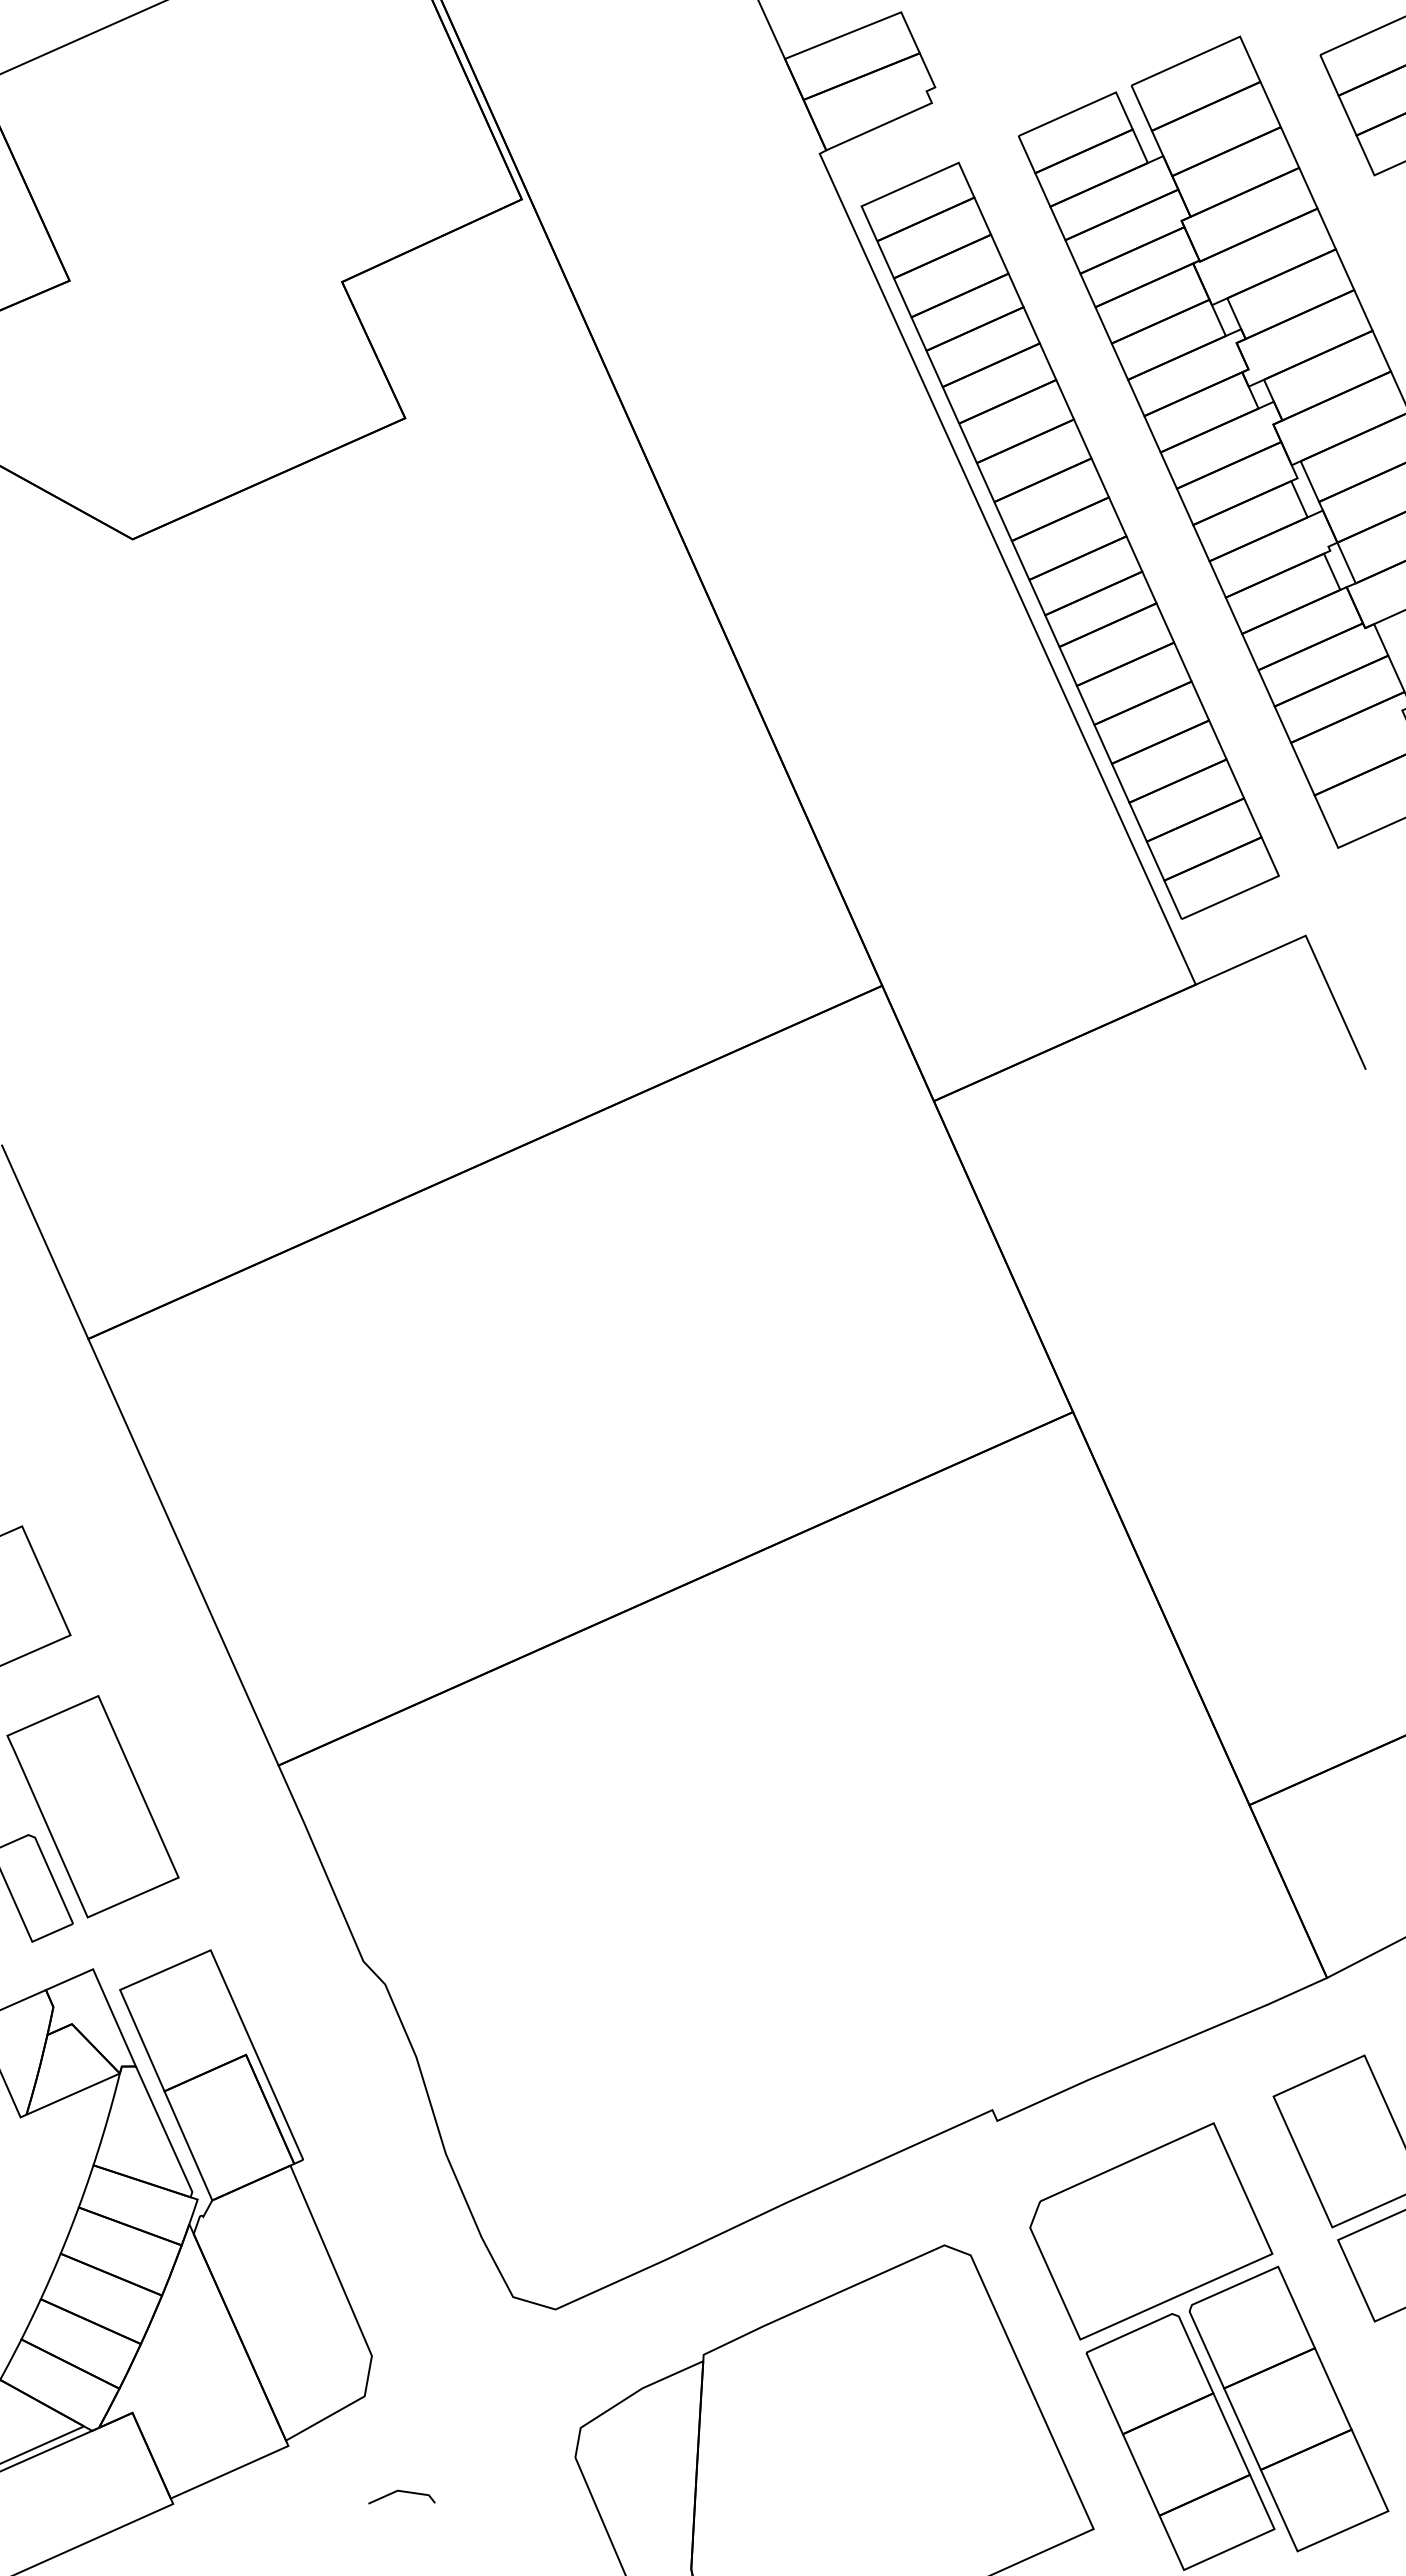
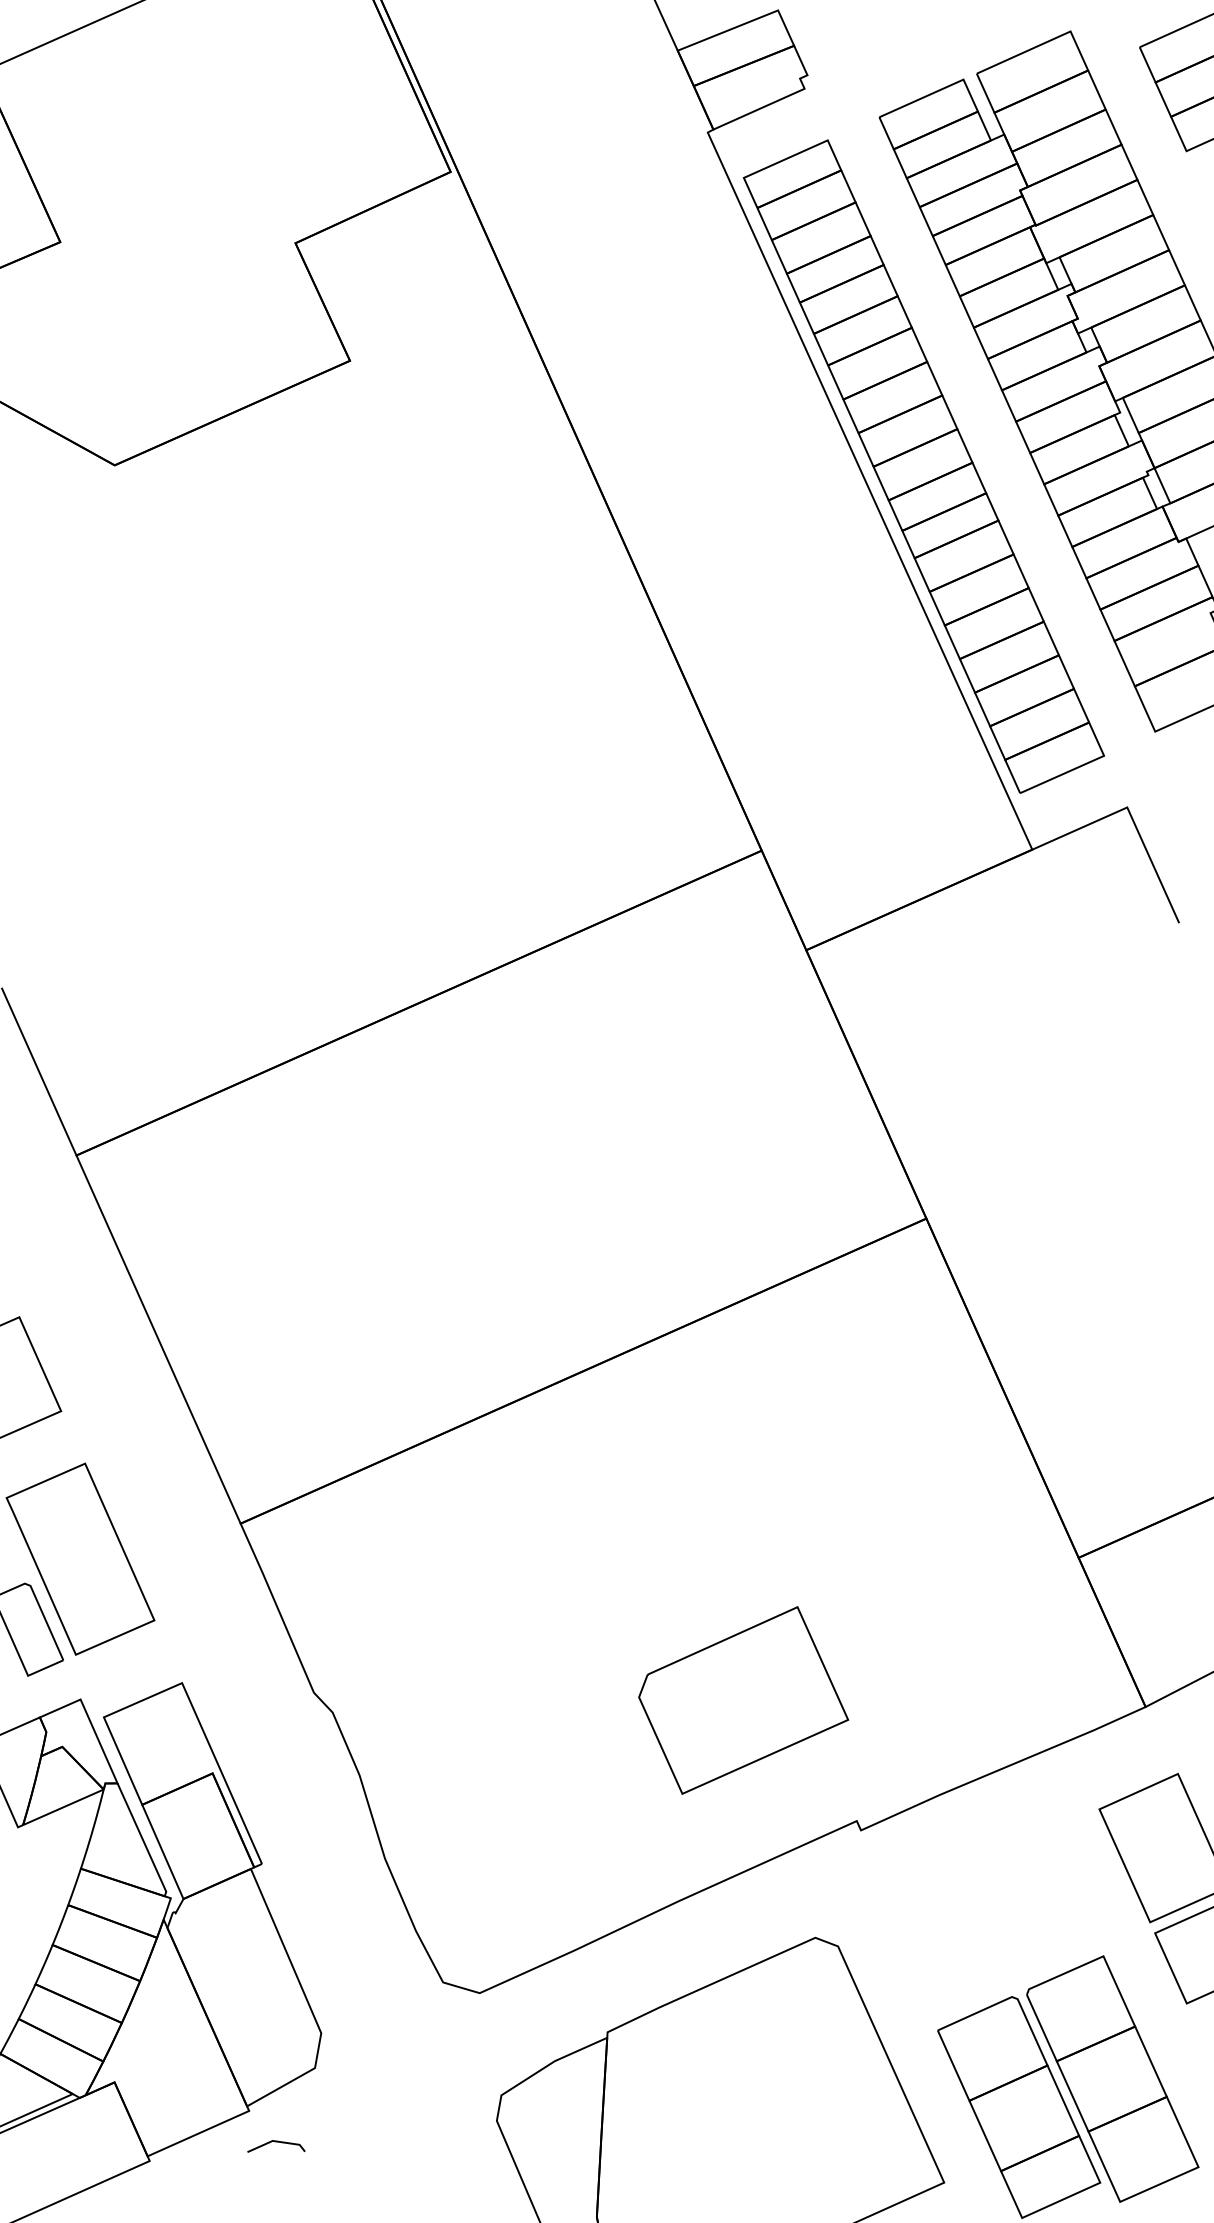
part: (1151, 2231) -> (743, 1700), moved
curve: (401, 2492) -> (276, 2142), moved

